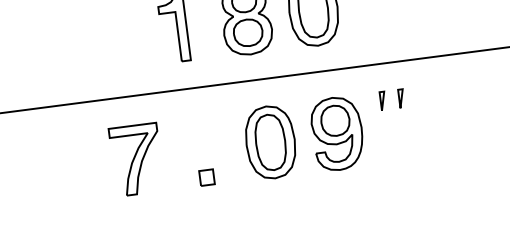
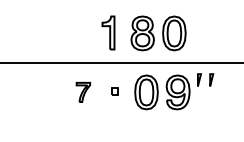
part: (392, 98) -> (205, 79), size x1.4
part: (137, 159) -> (83, 92), size x0.6
part: (206, 176) -> (114, 91), moved

